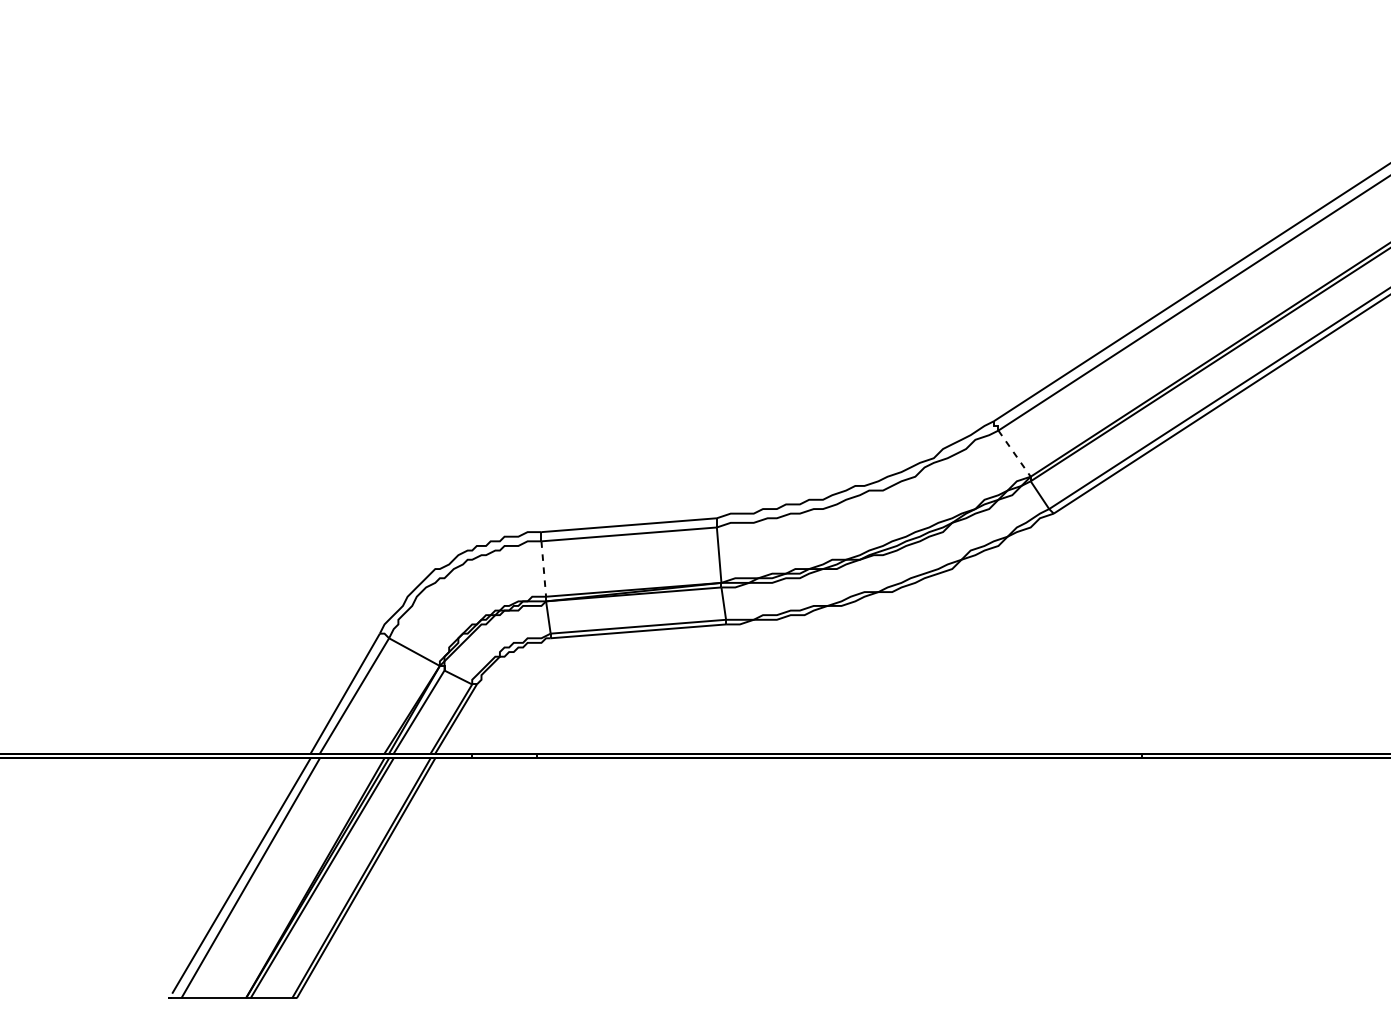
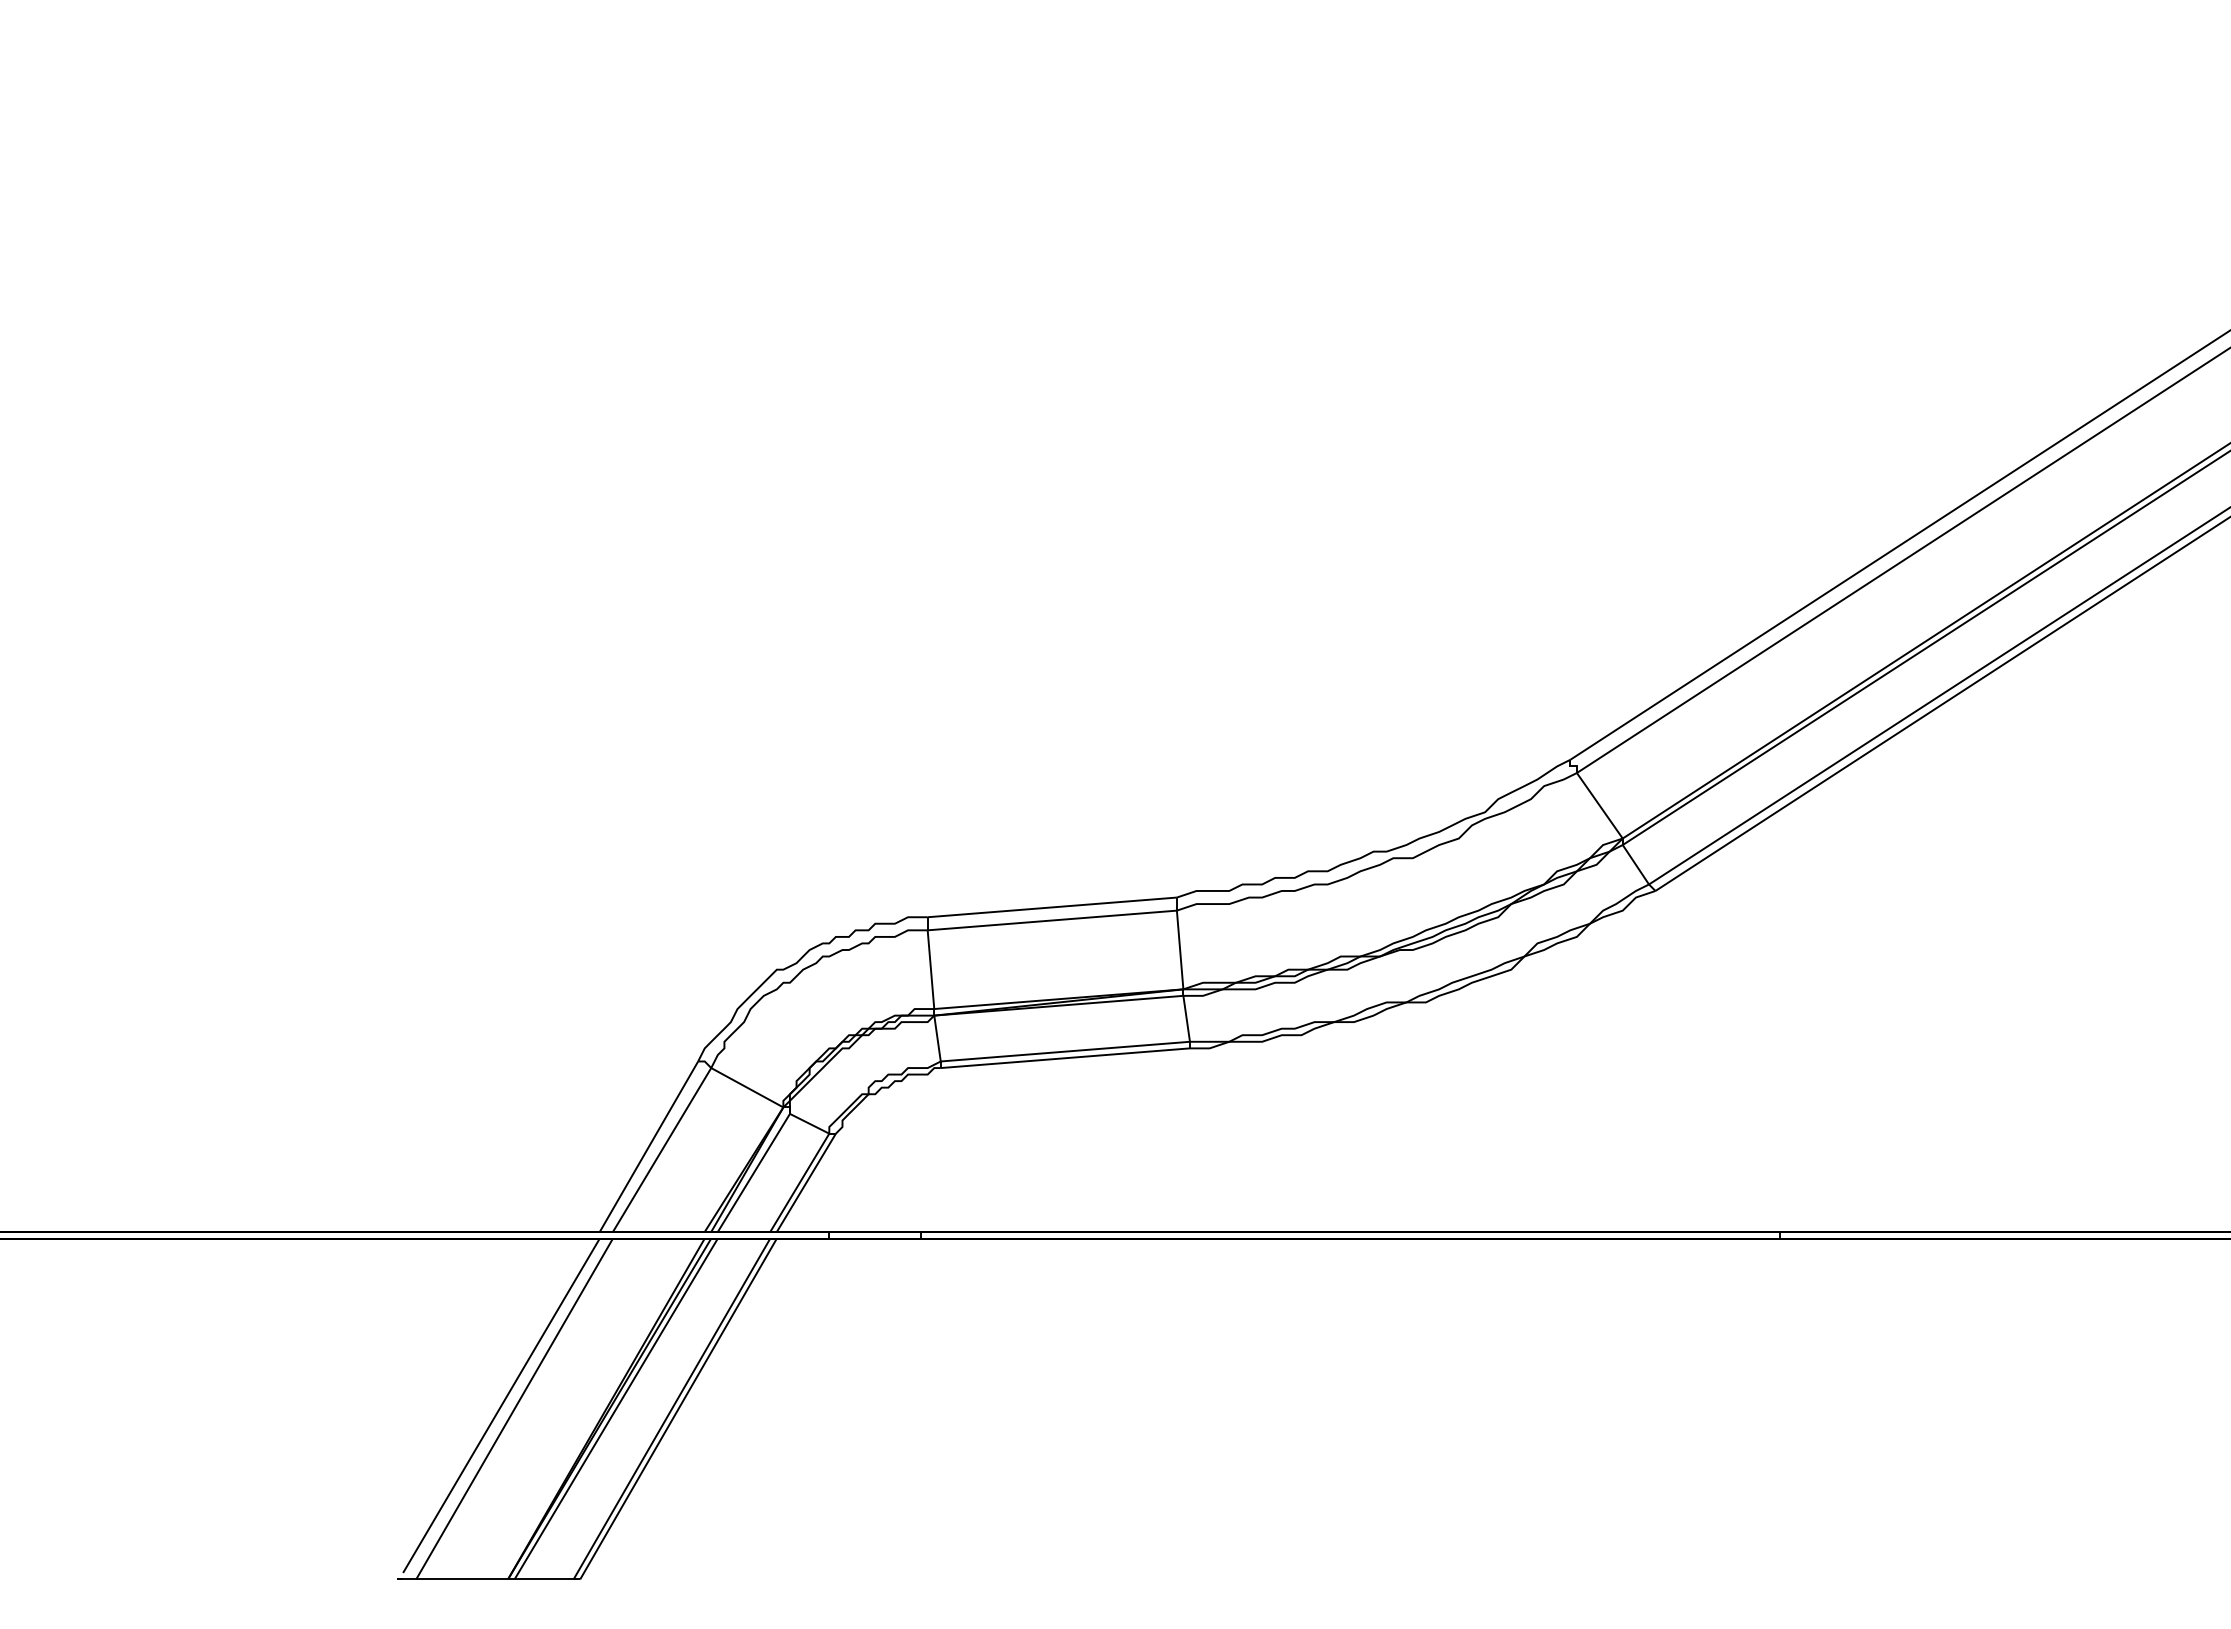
line: (1014, 453) -> (1599, 805), dashed -> solid
line: (544, 569) -> (931, 970), dashed -> solid

